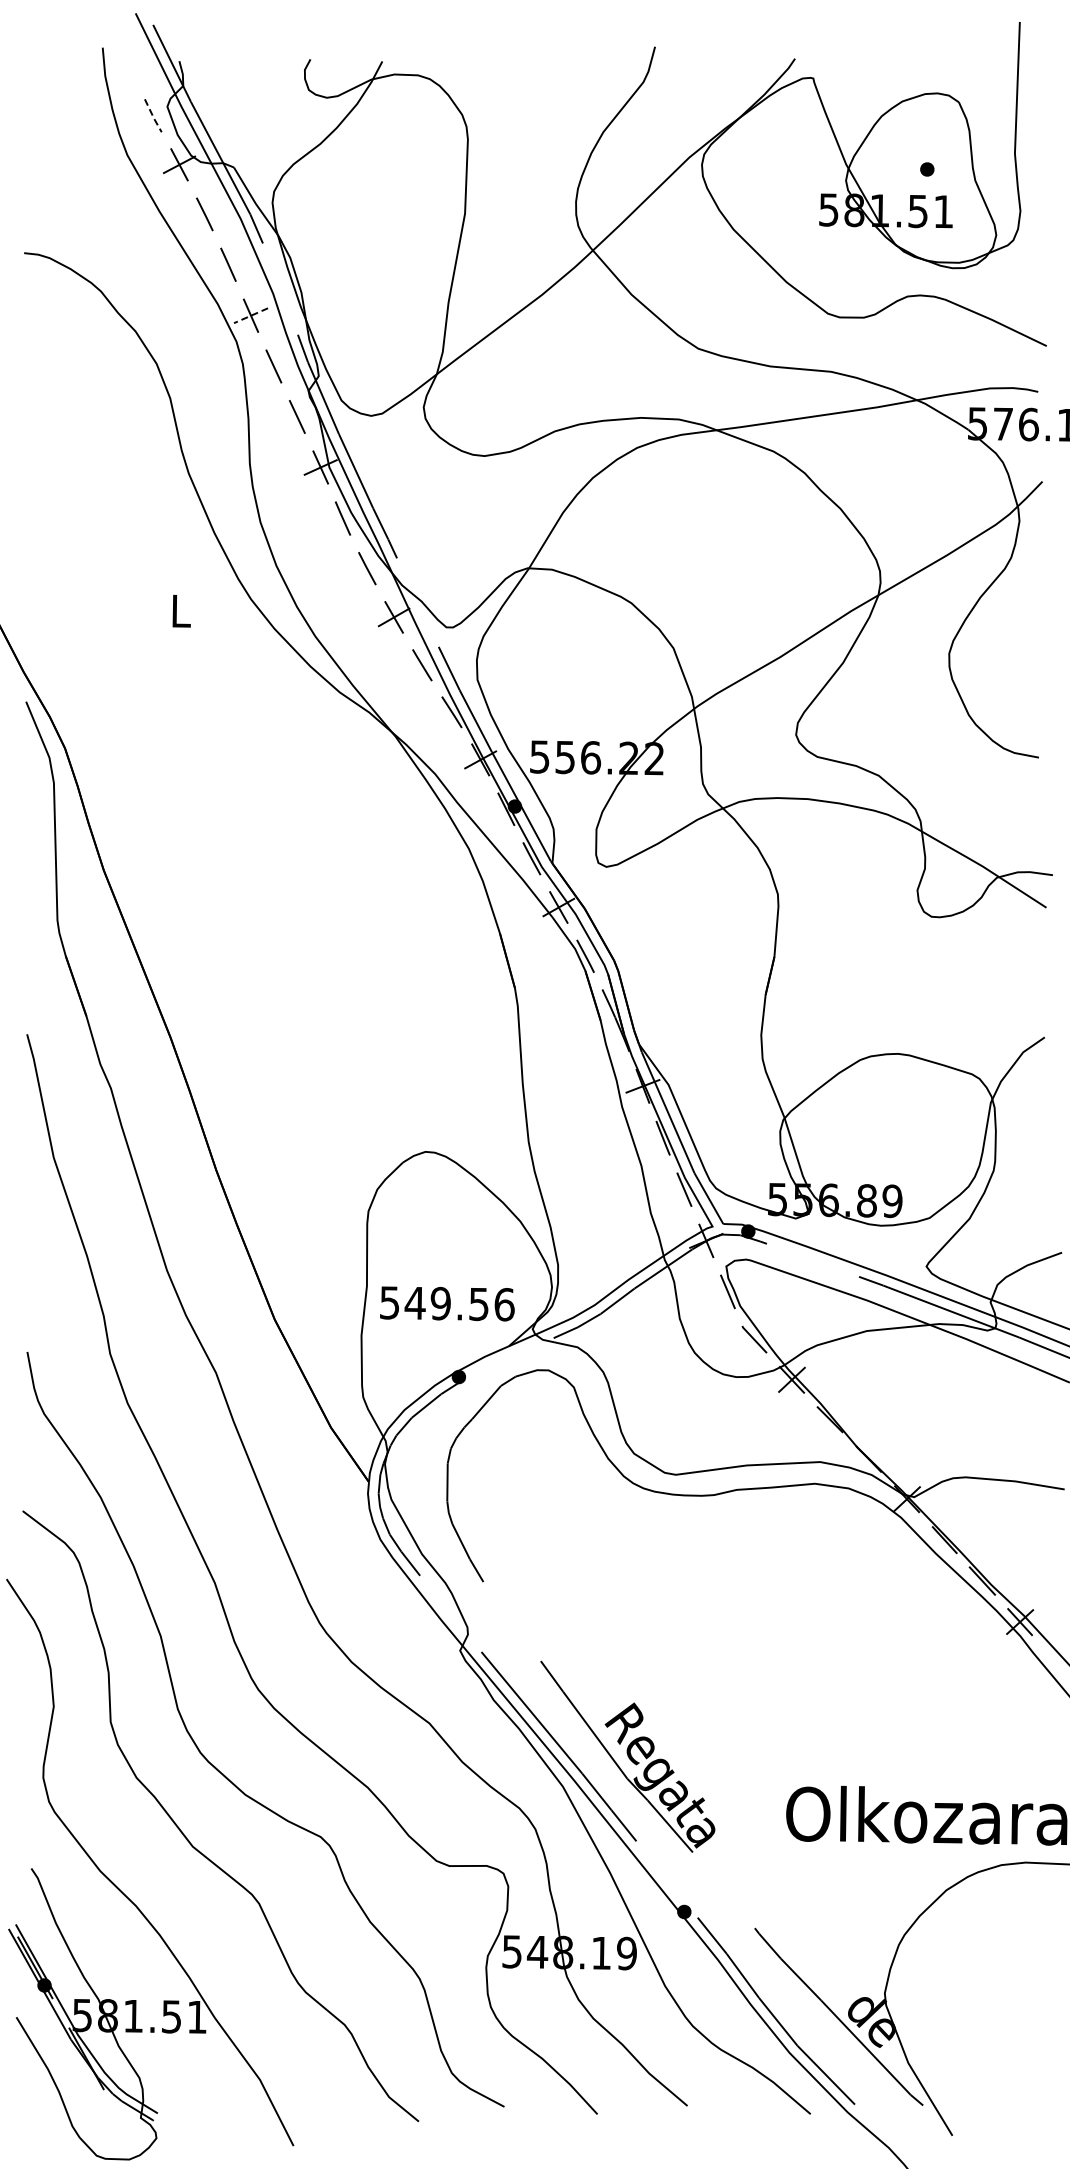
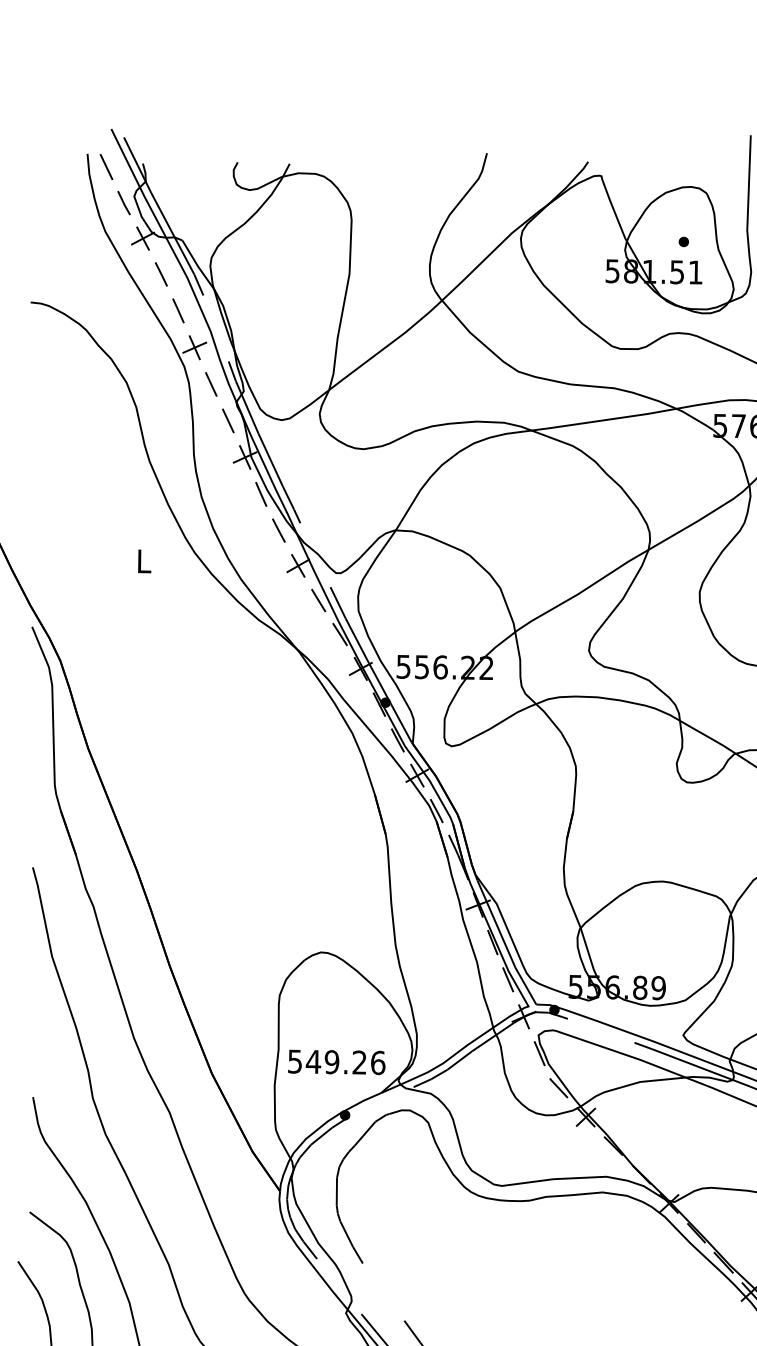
line: (128, 65) -> (106, 166), added
line: (153, 117) -> (124, 204), dashed -> solid
line: (251, 315) -> (195, 347), dashed -> solid
text: (478, 1304) -> (359, 1062), 549.56 -> 549.26

